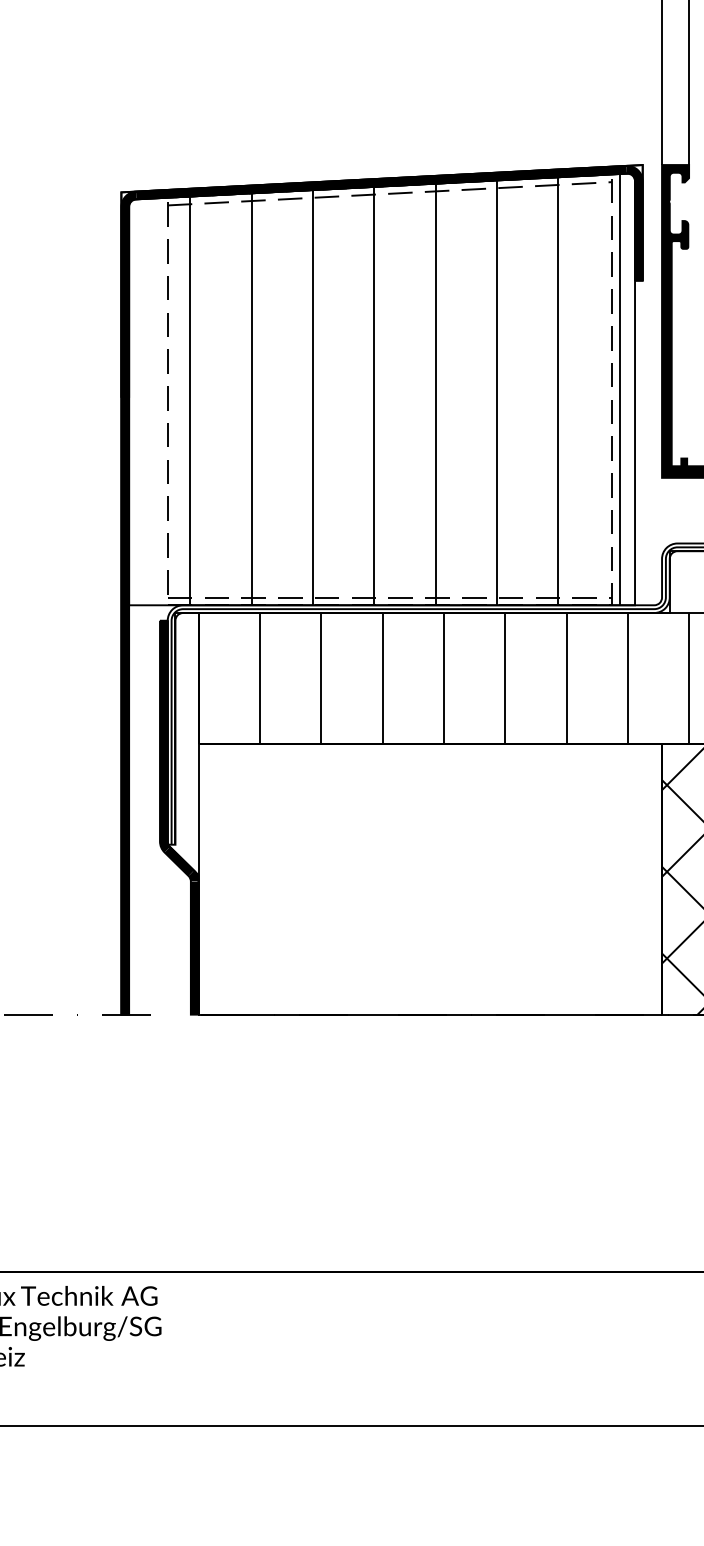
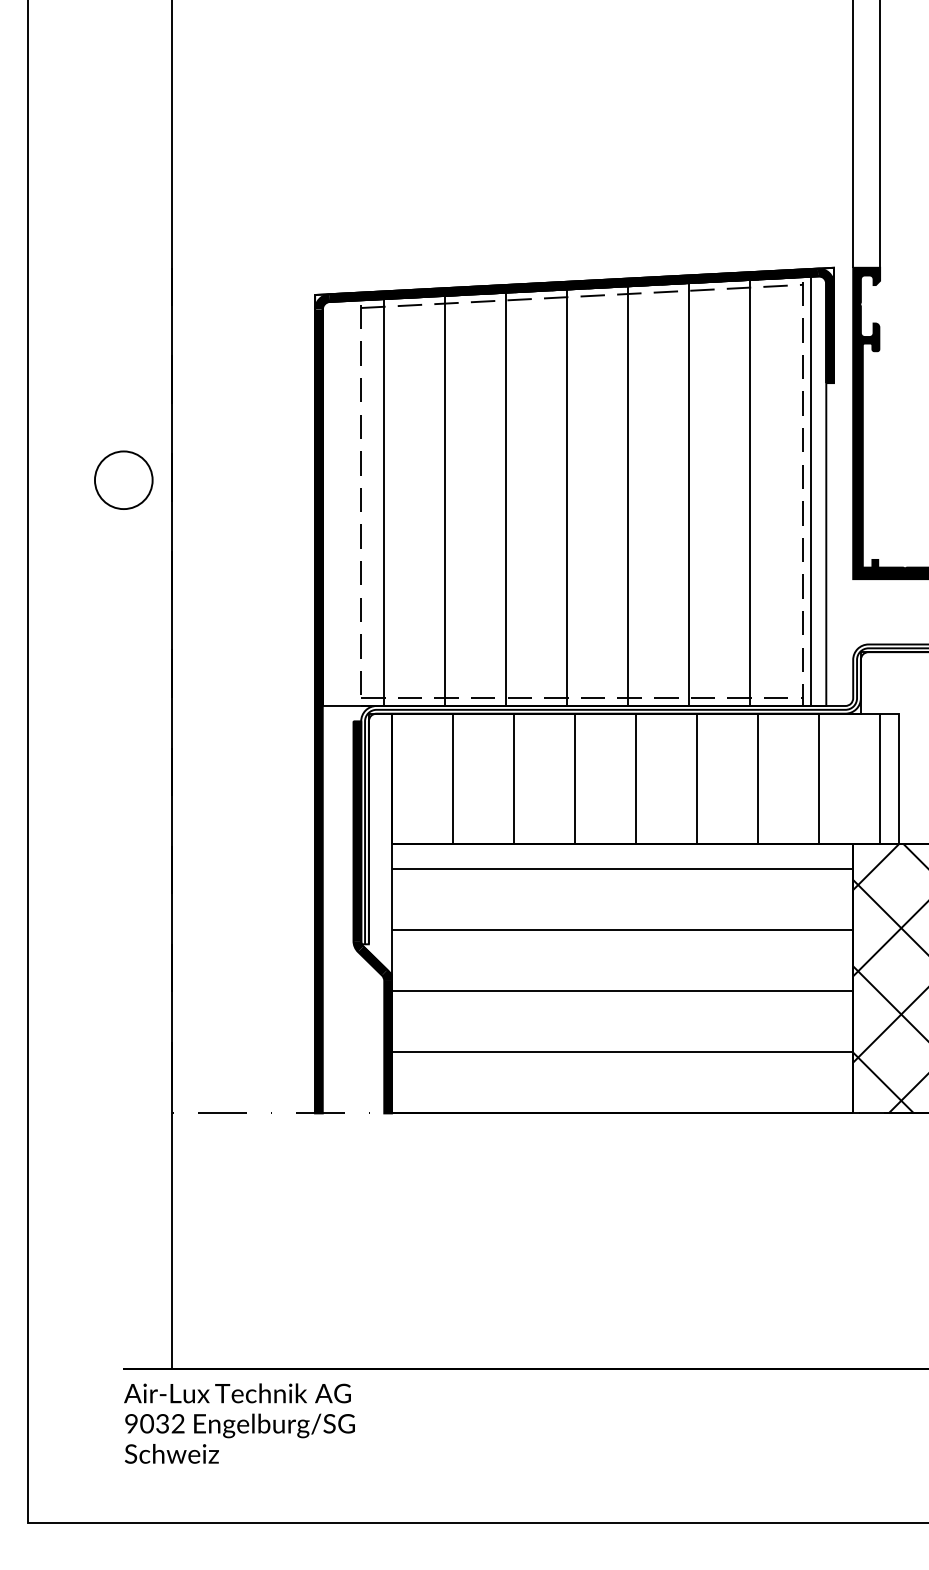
hatch: (430, 891) -> (622, 990), added

